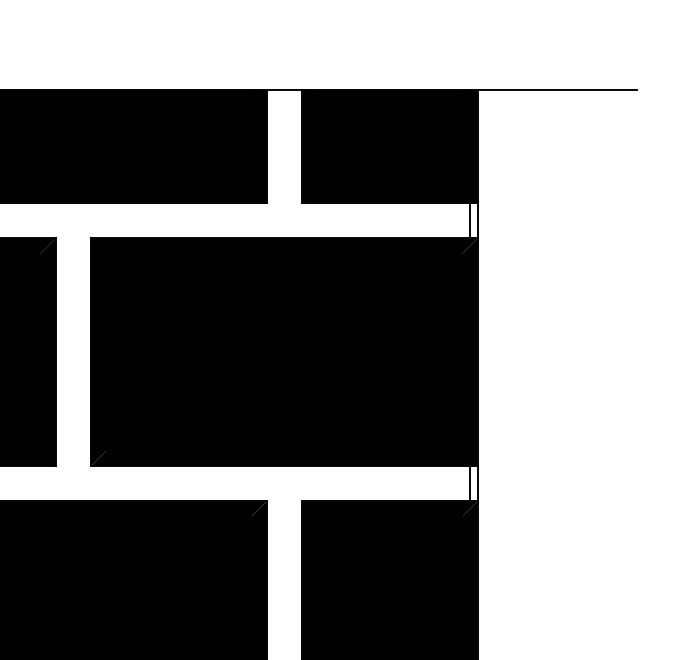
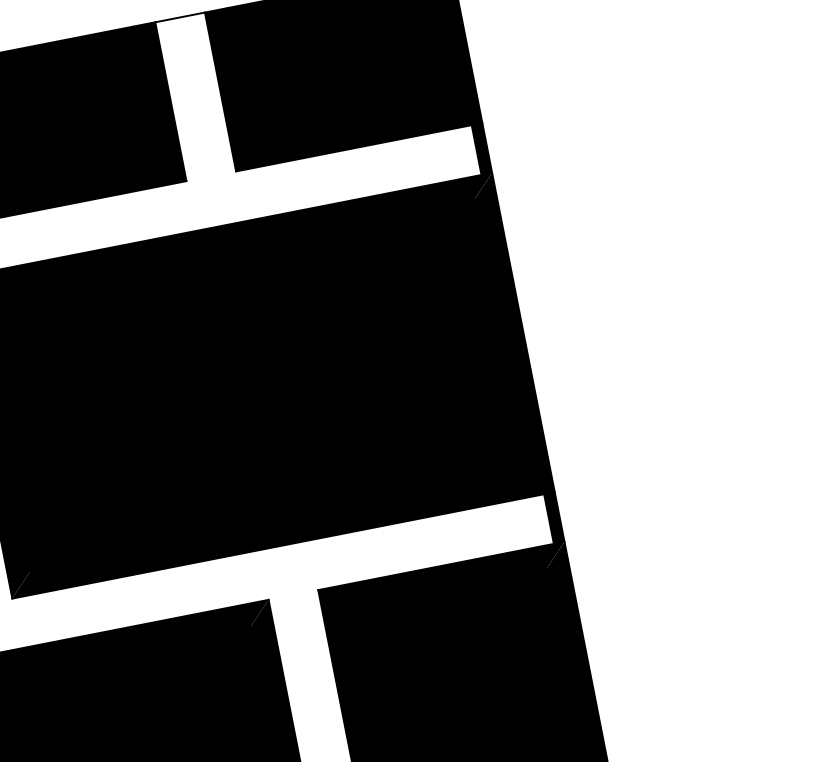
fill: (473, 220) -> (481, 148), added
fill: (473, 483) -> (553, 518), added

